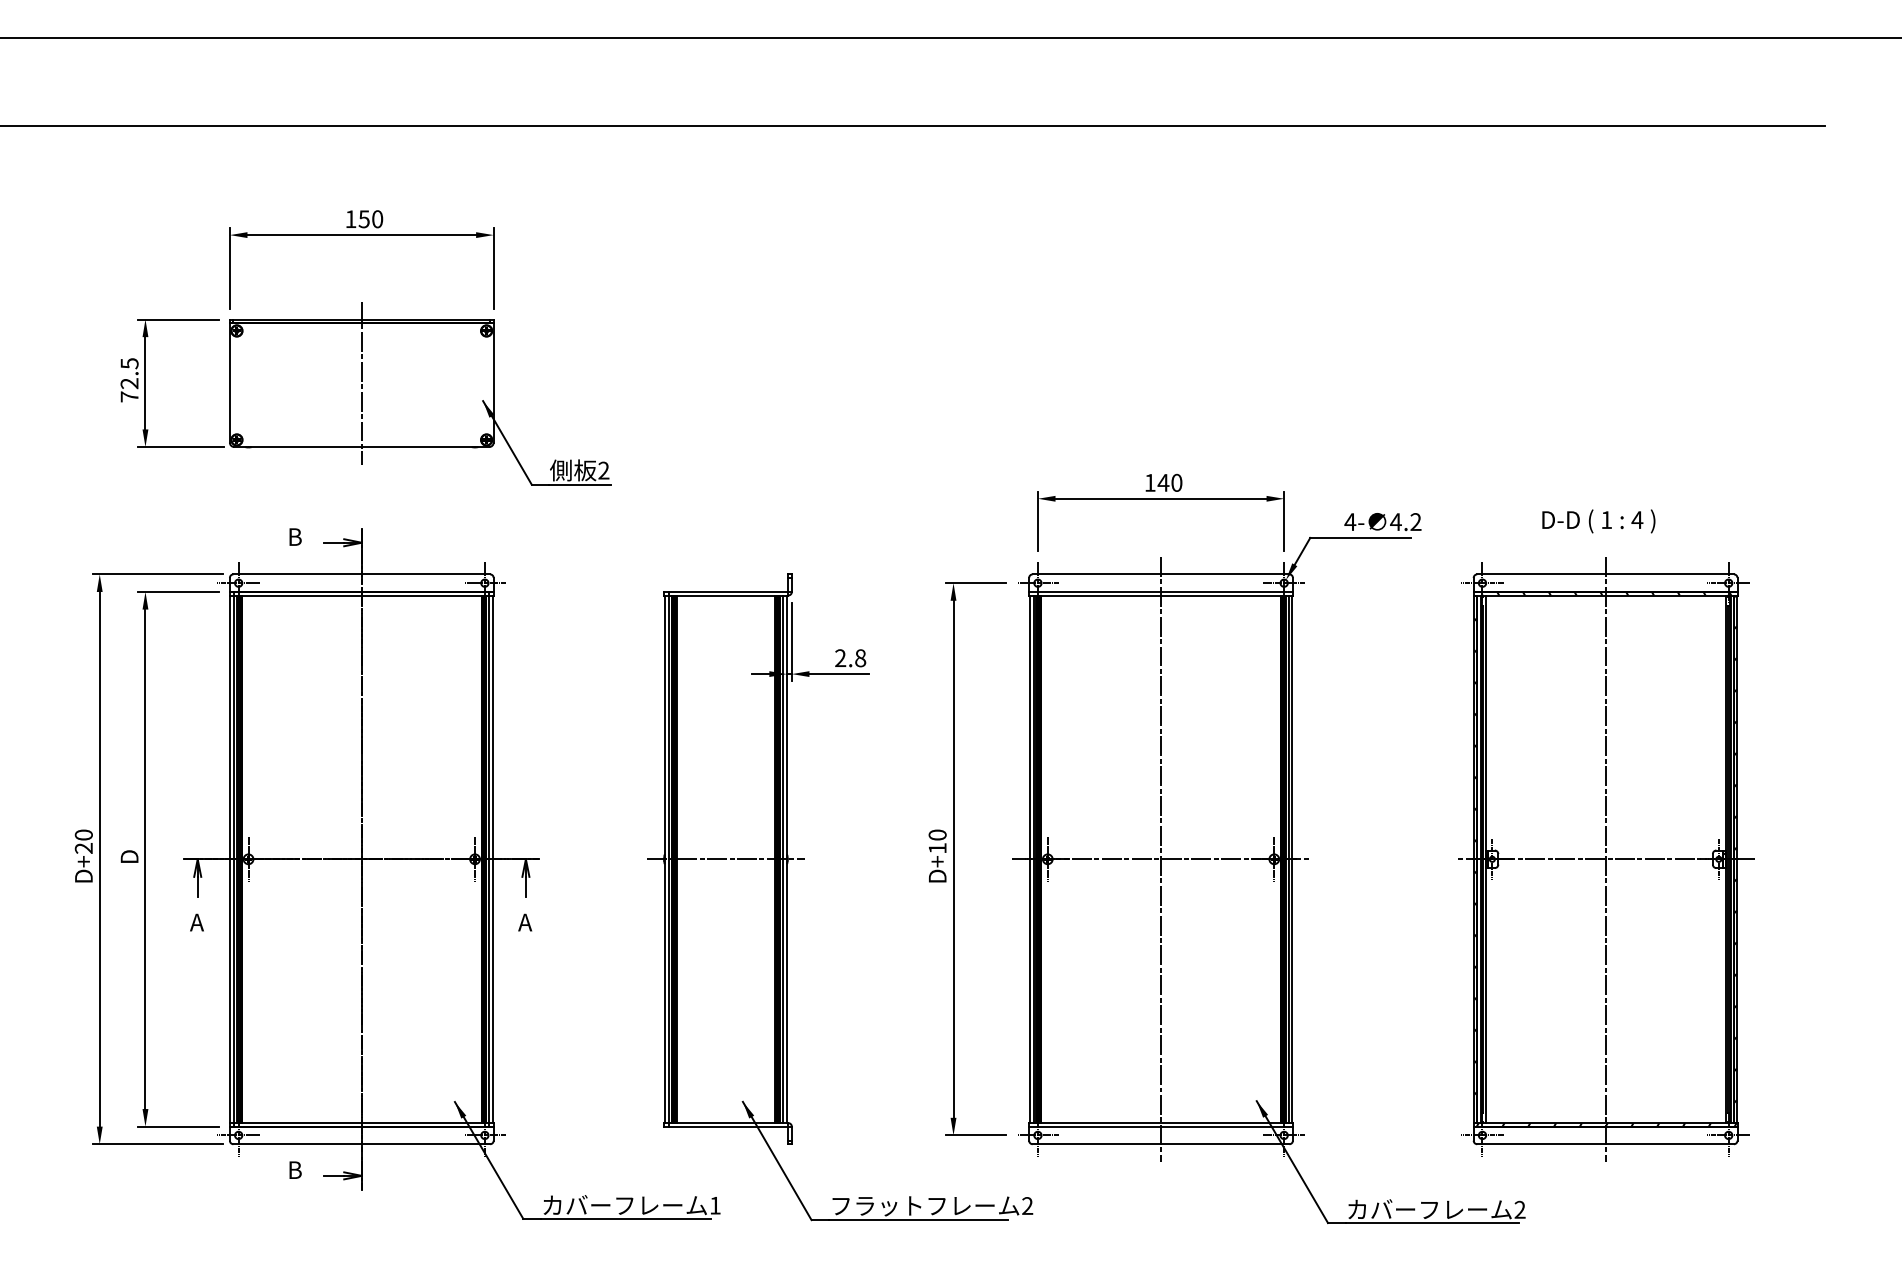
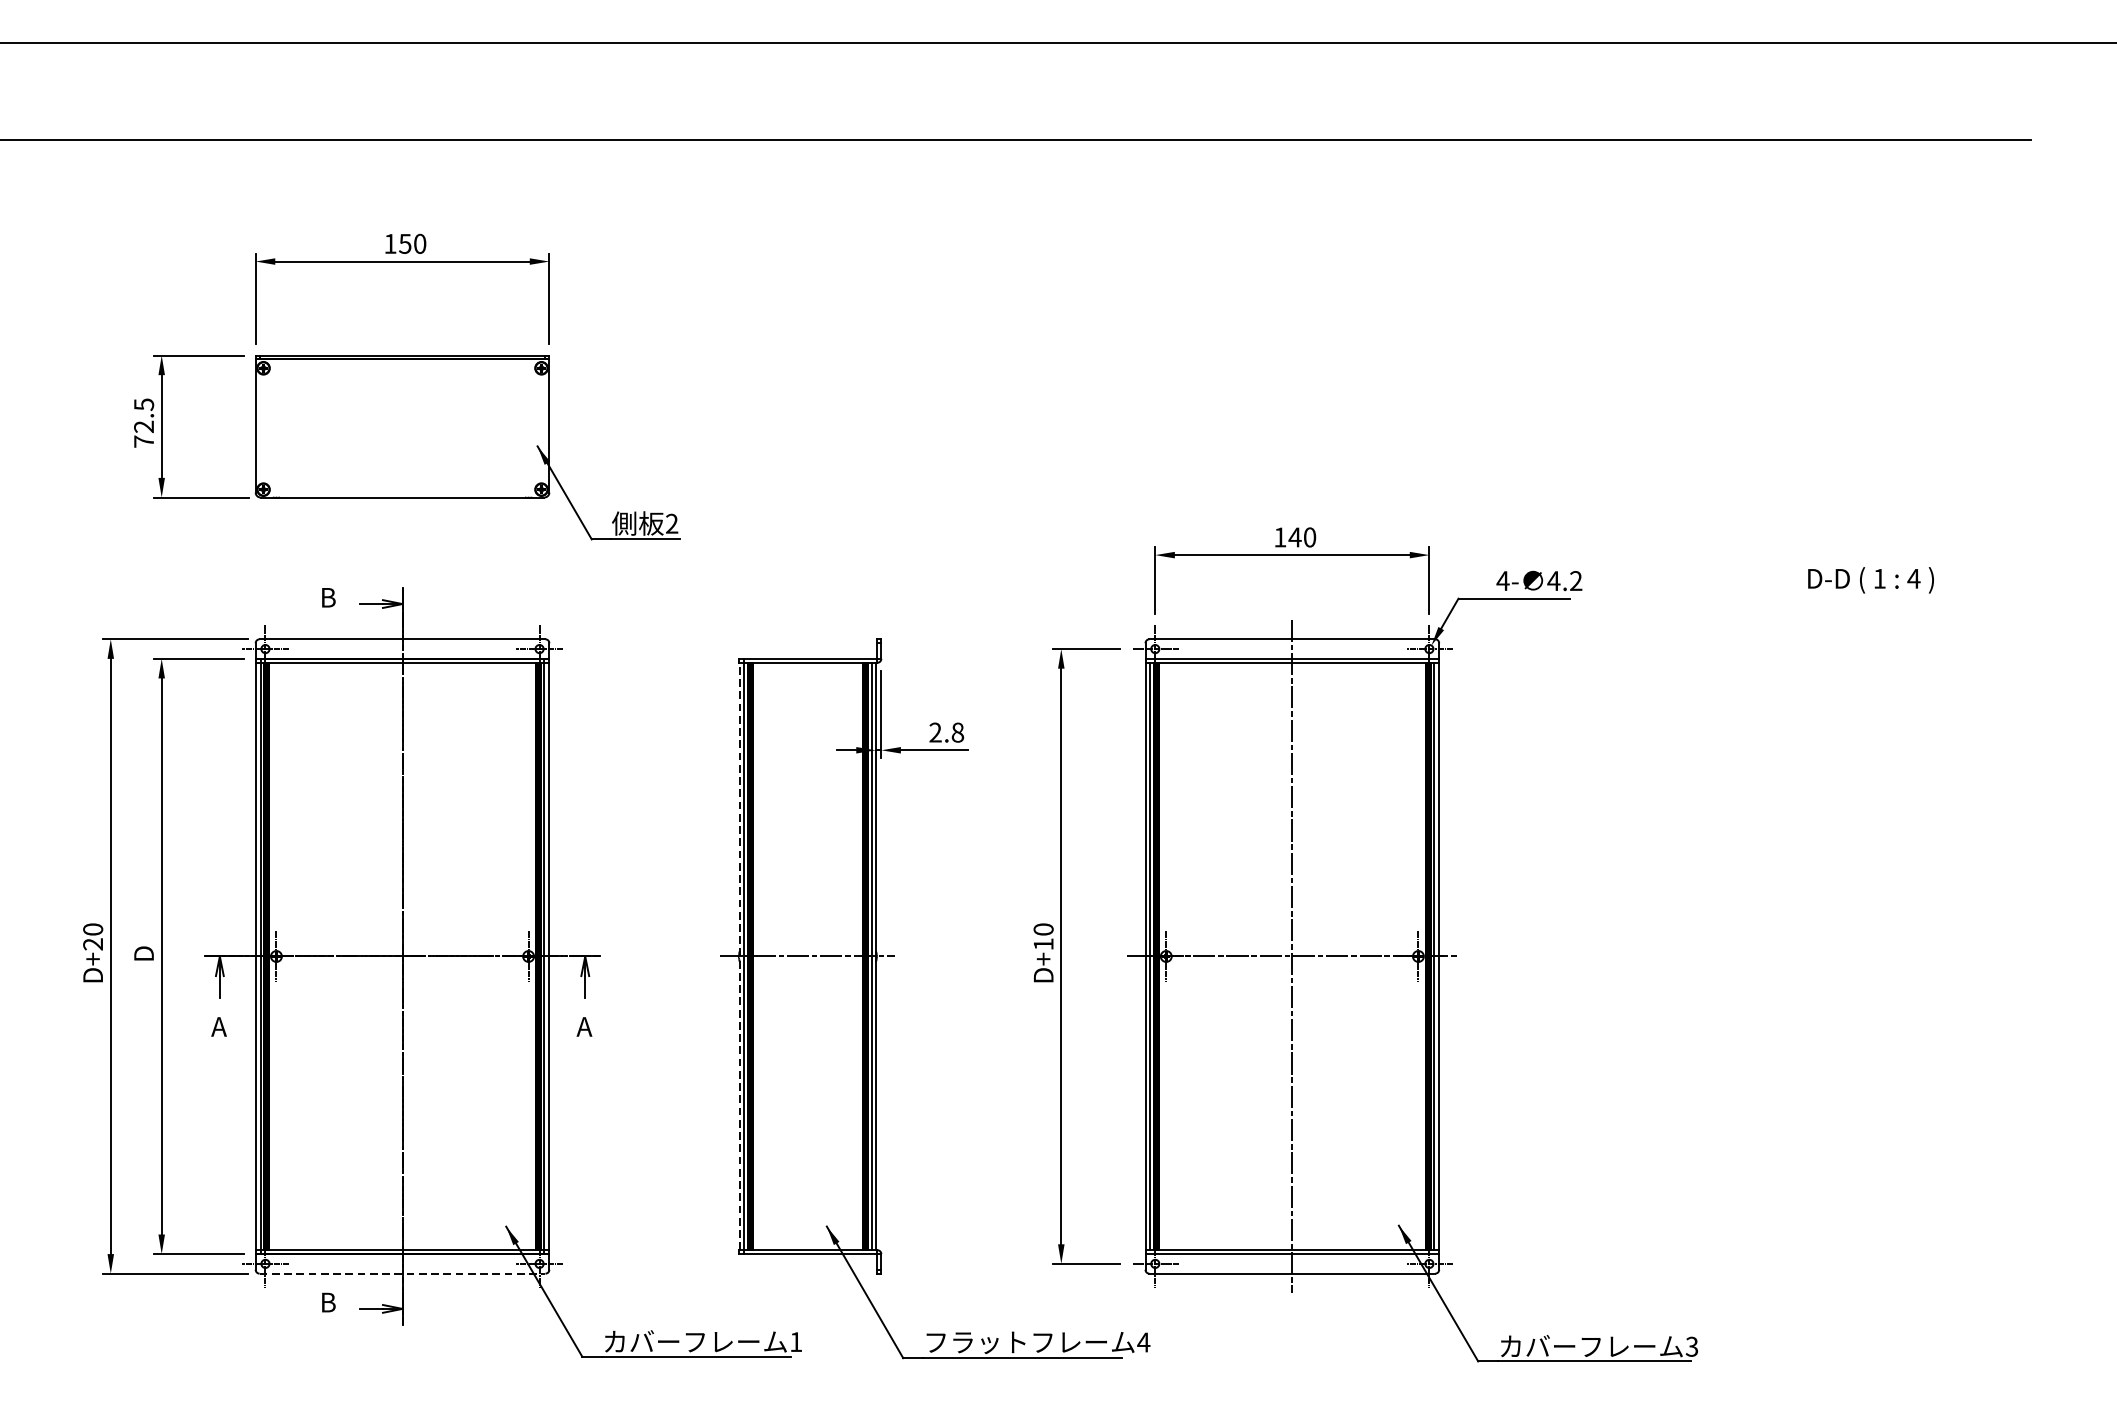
line: (361, 382) -> (402, 425), removed
text: (1598, 521) -> (1870, 580), moved
line: (664, 859) -> (739, 956), solid -> dashed
part: (1606, 859) -> (1788, 956), removed
line: (362, 1144) -> (403, 1273), solid -> dashed
text: (1027, 1205) -> (1143, 1341), 2 -> 4
text: (1519, 1209) -> (1691, 1346), 2 -> 3

